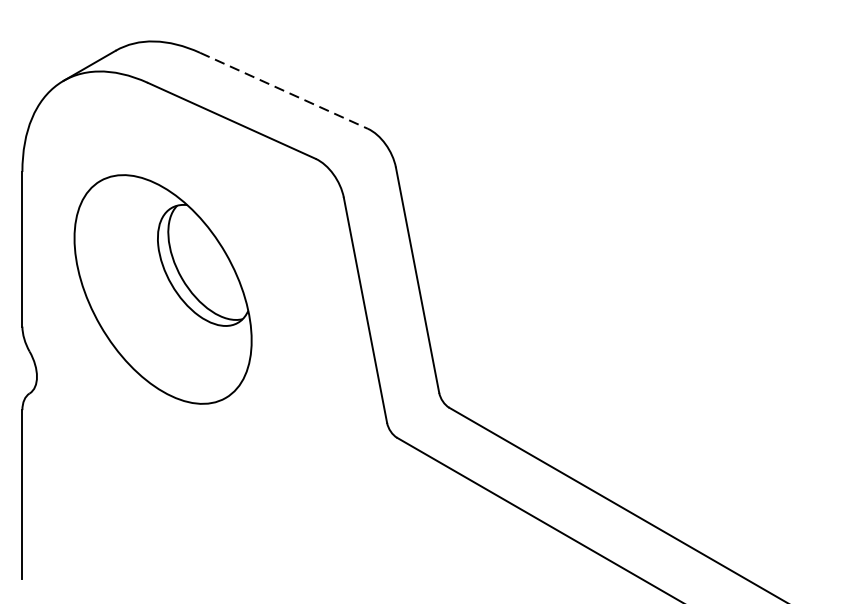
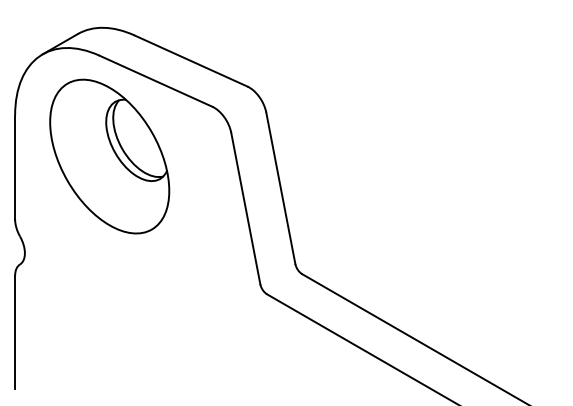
line: (284, 91) -> (191, 61), dashed -> solid
part: (162, 289) -> (109, 156), moved

